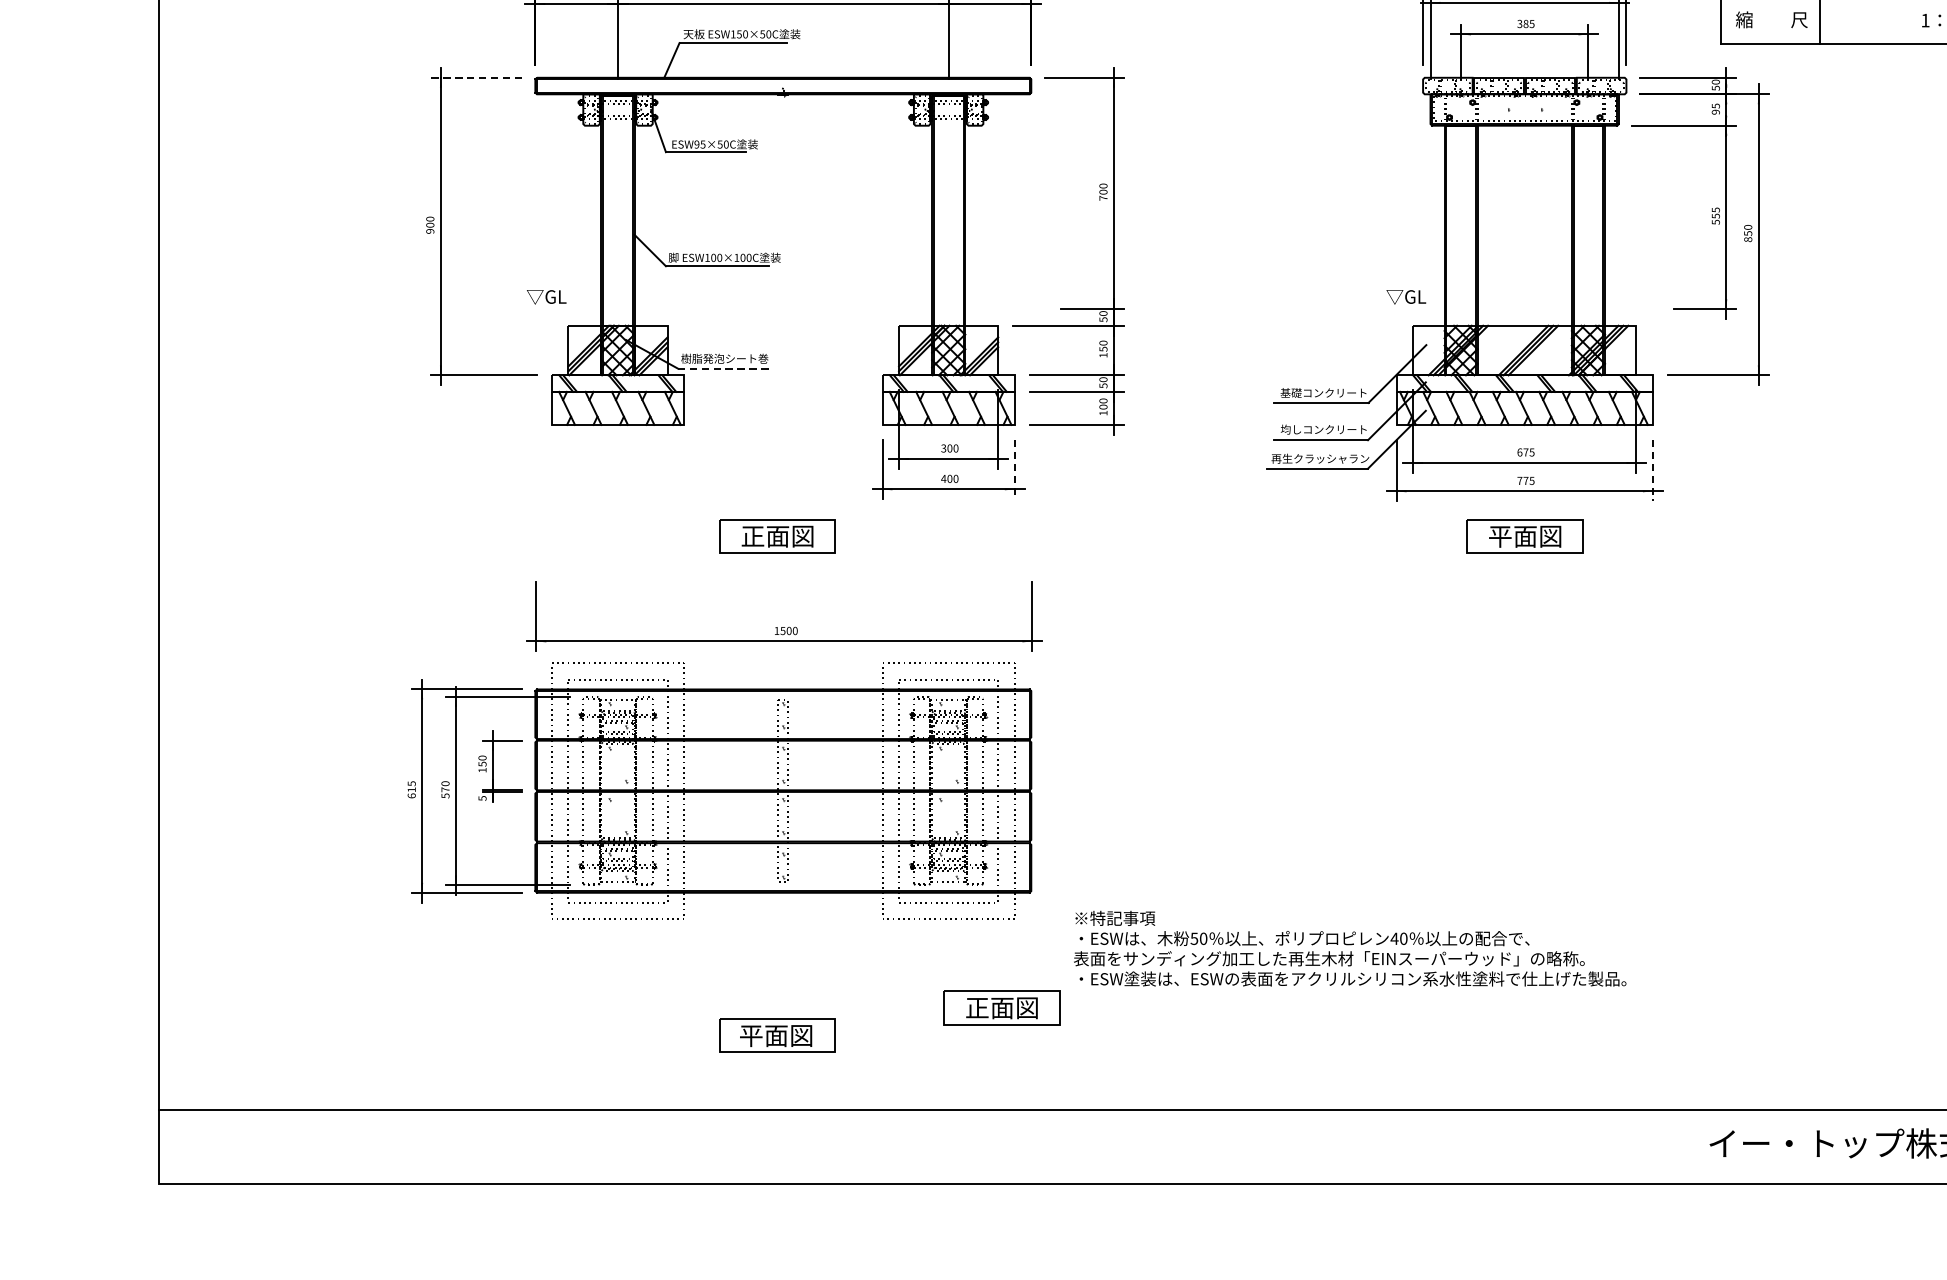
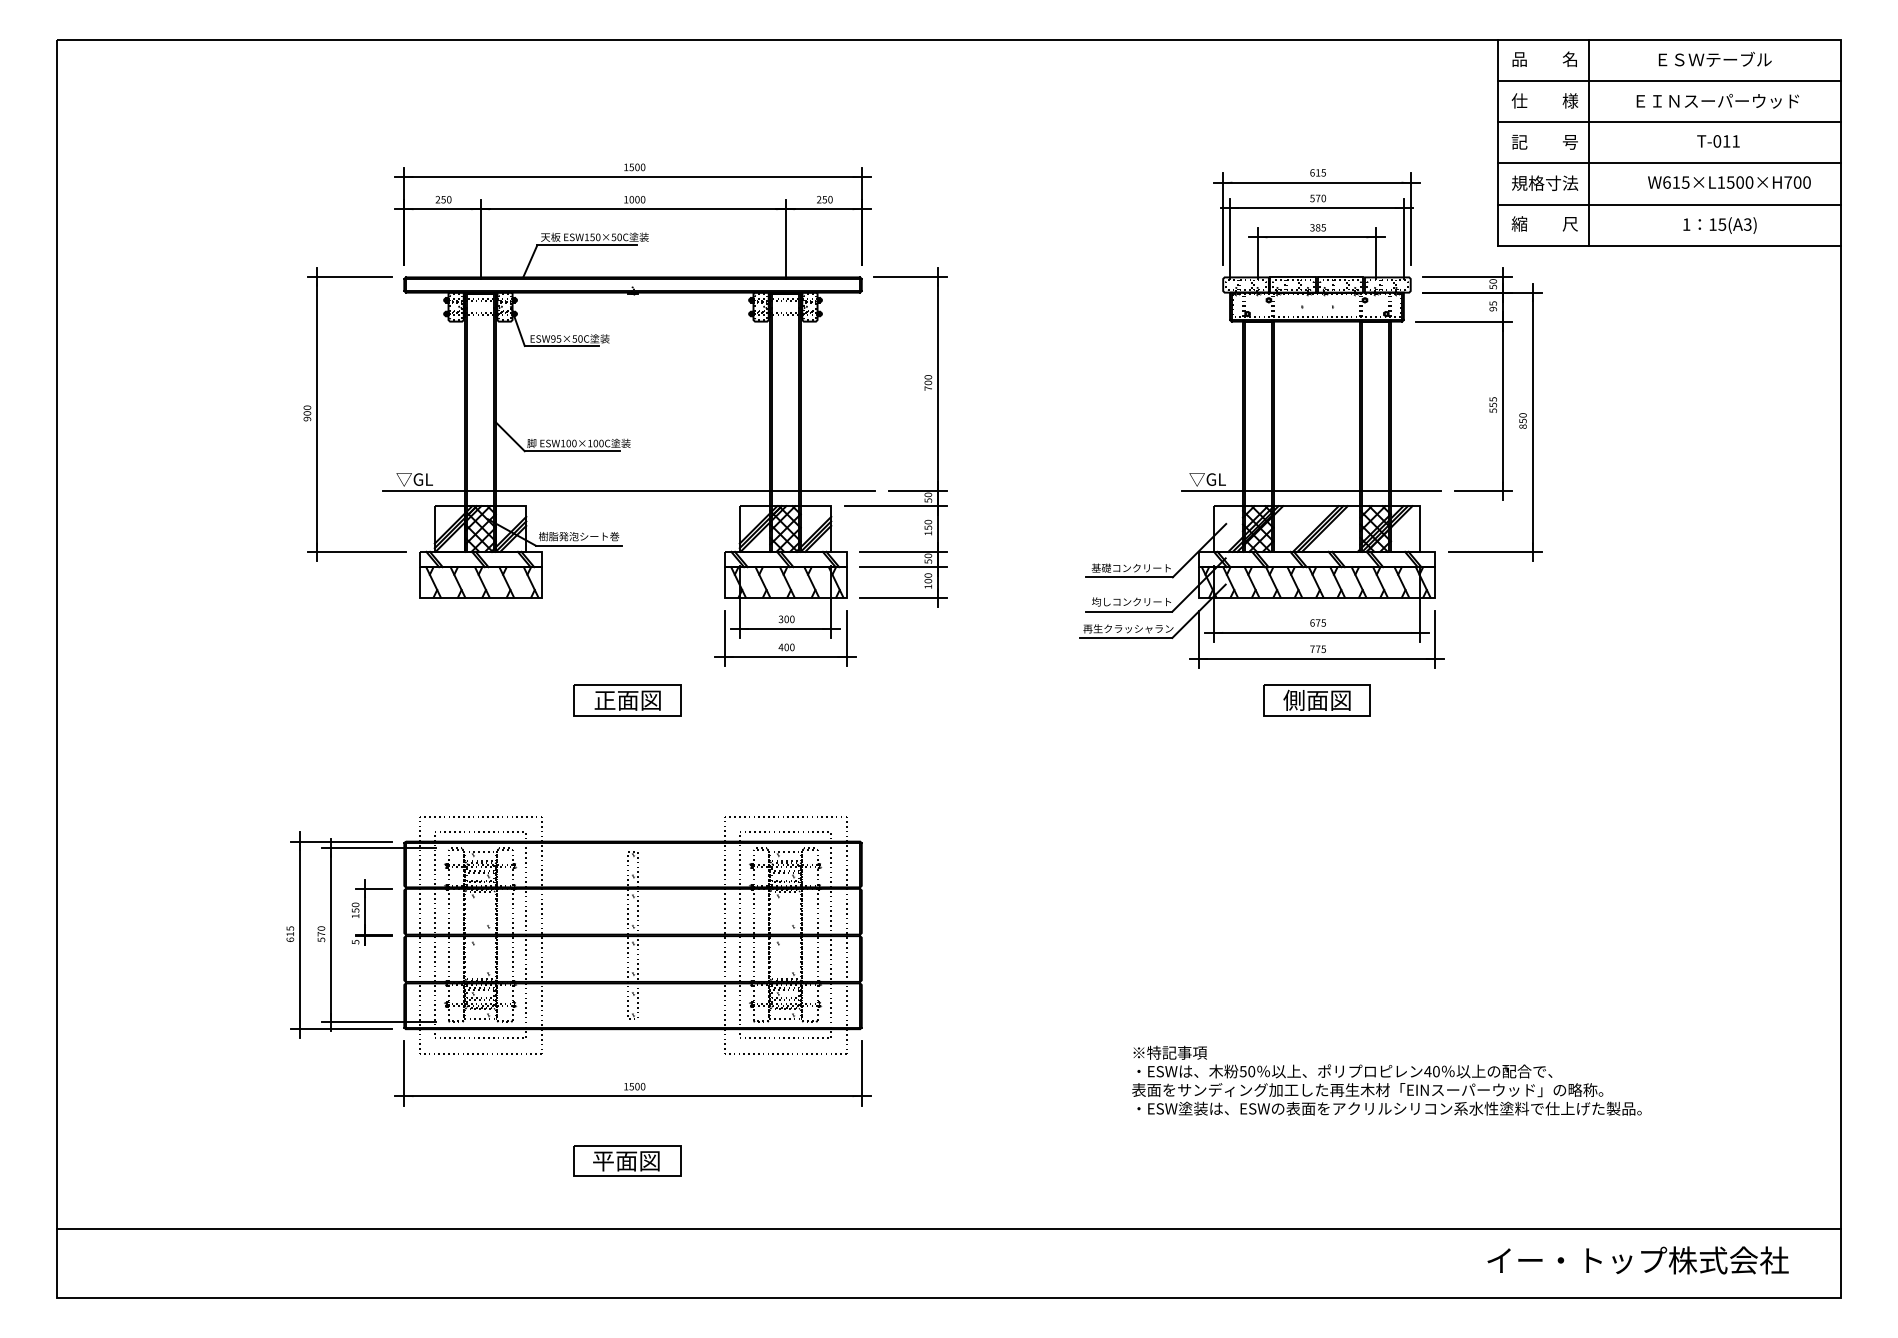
line: (475, 77) -> (349, 277), dashed -> solid
line: (779, 308) -> (629, 490), added
line: (1518, 308) -> (1311, 490), added
line: (725, 368) -> (579, 545), dashed -> solid
line: (1014, 470) -> (846, 639), dashed -> solid
line: (1653, 471) -> (1435, 640), dashed -> solid
text: (1499, 535) -> (1293, 699), 平面図 -> 側面図
part: (783, 627) -> (632, 1083), moved
text: (1349, 948) -> (1386, 1080), moved
part: (1001, 1008) -> (834, 1135), removed

